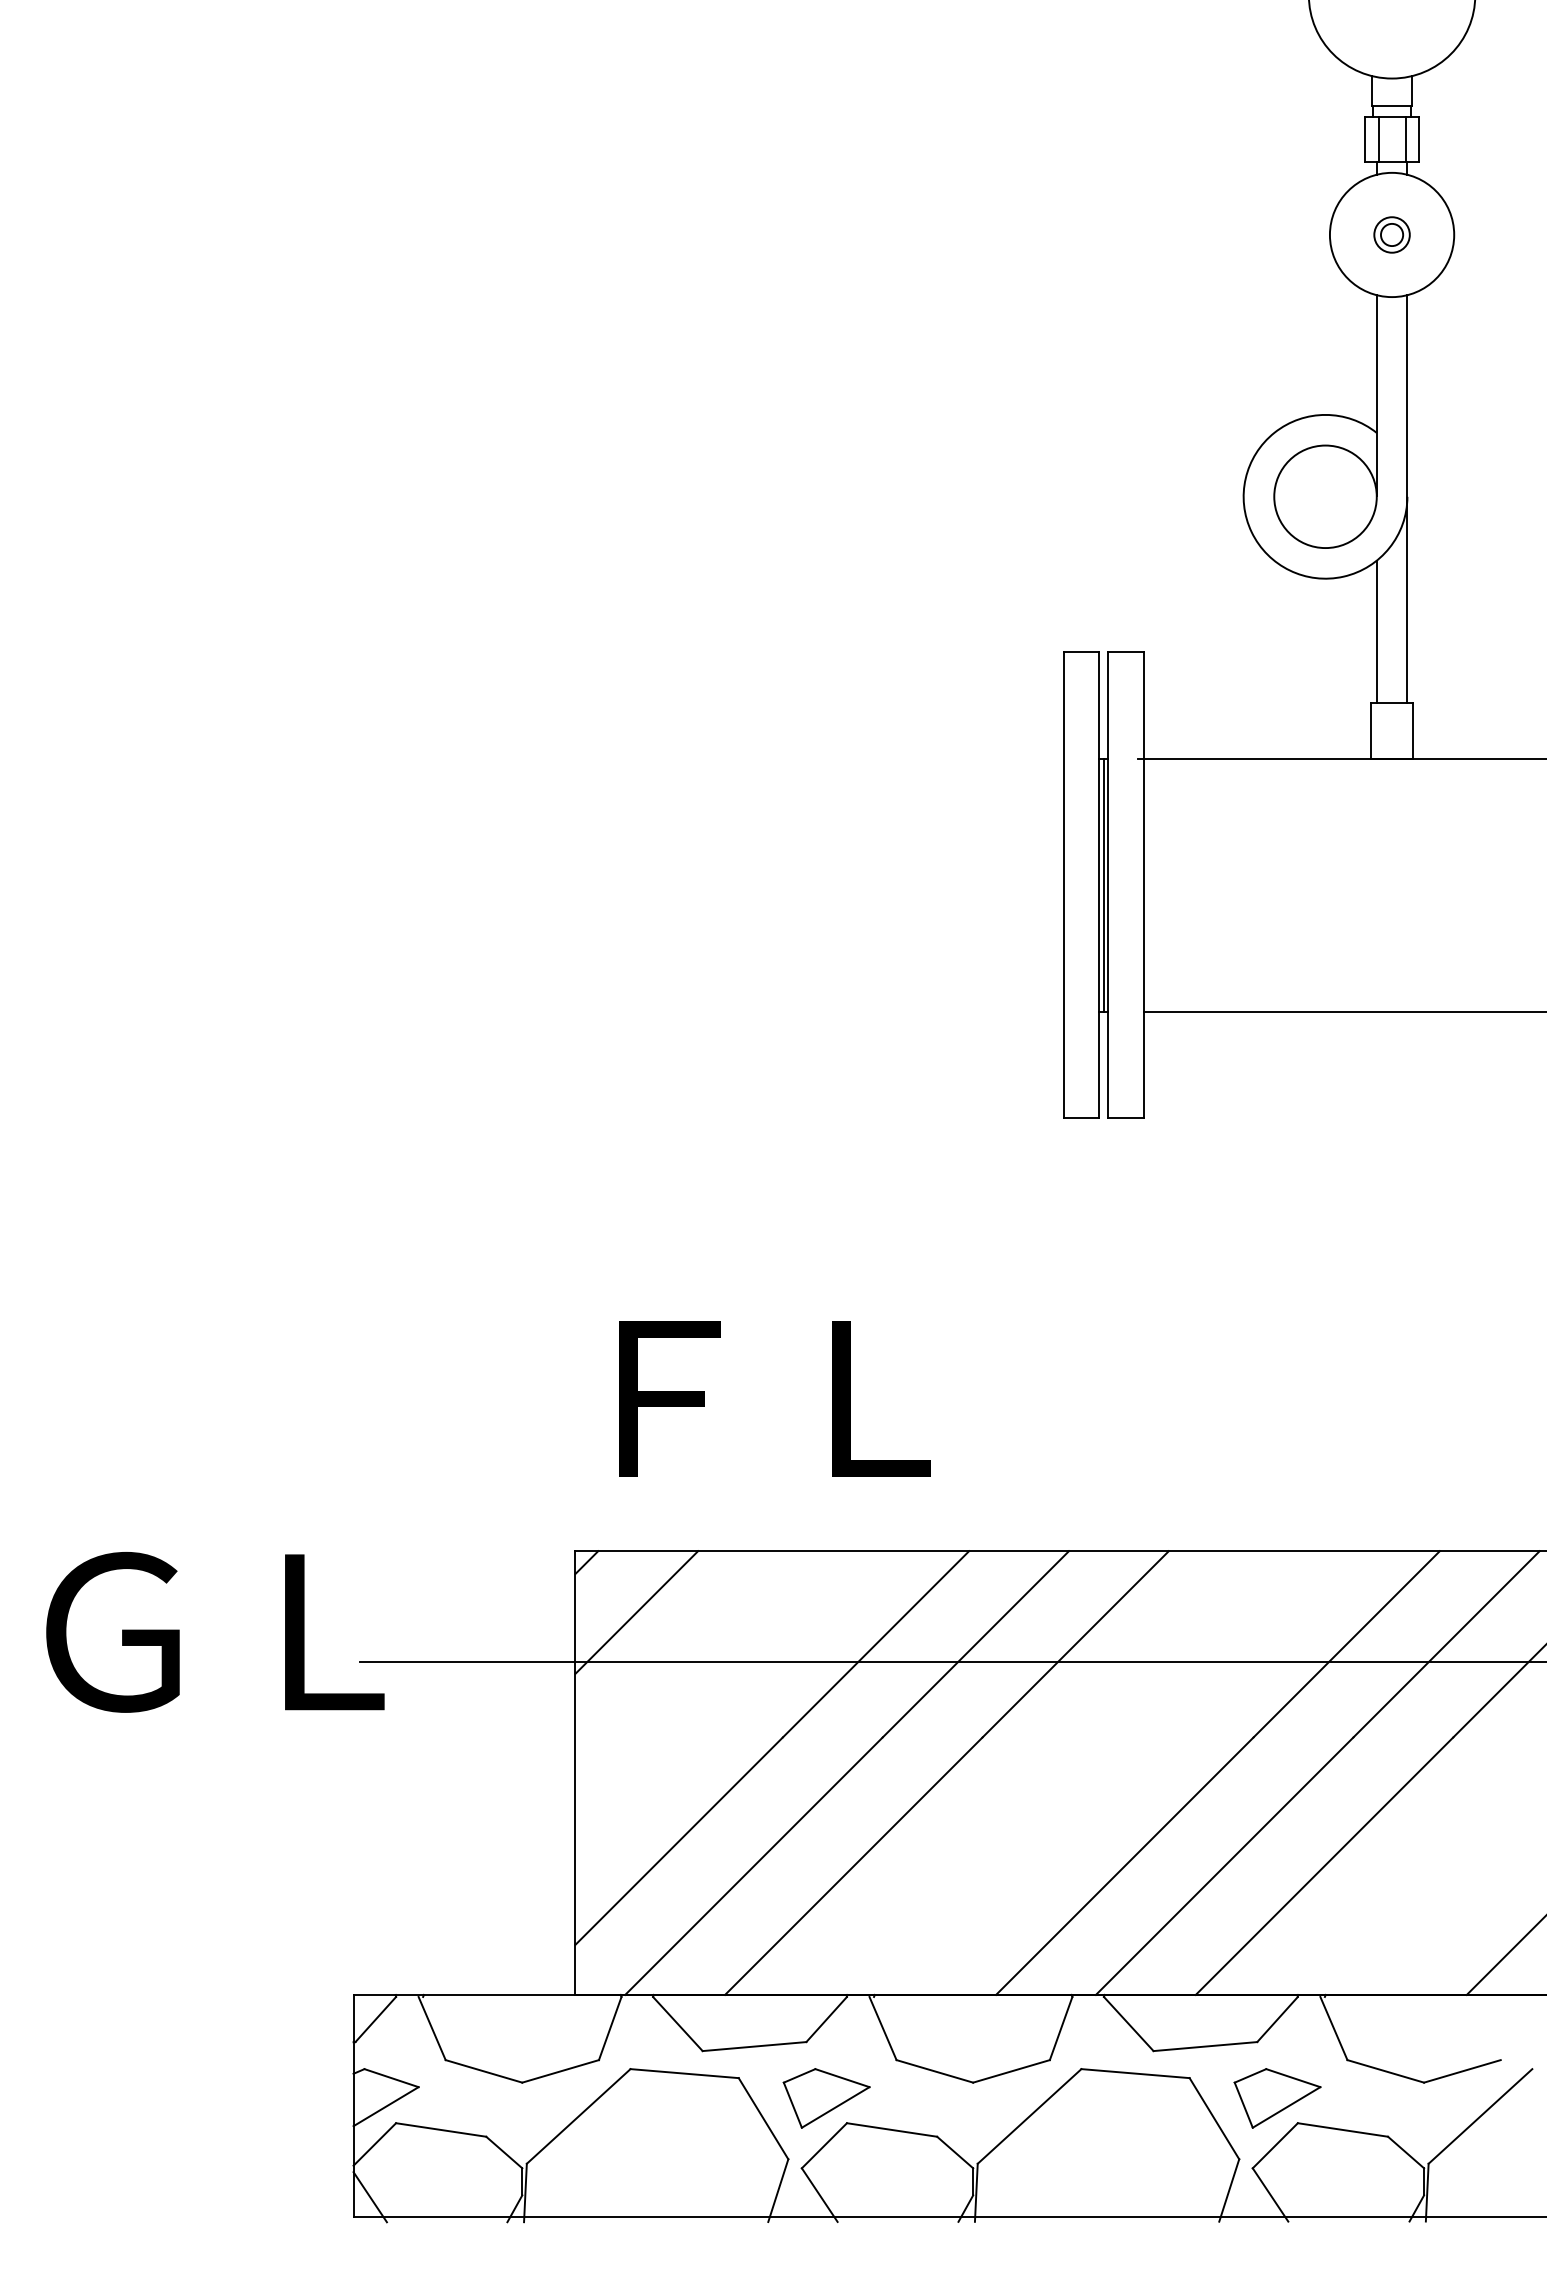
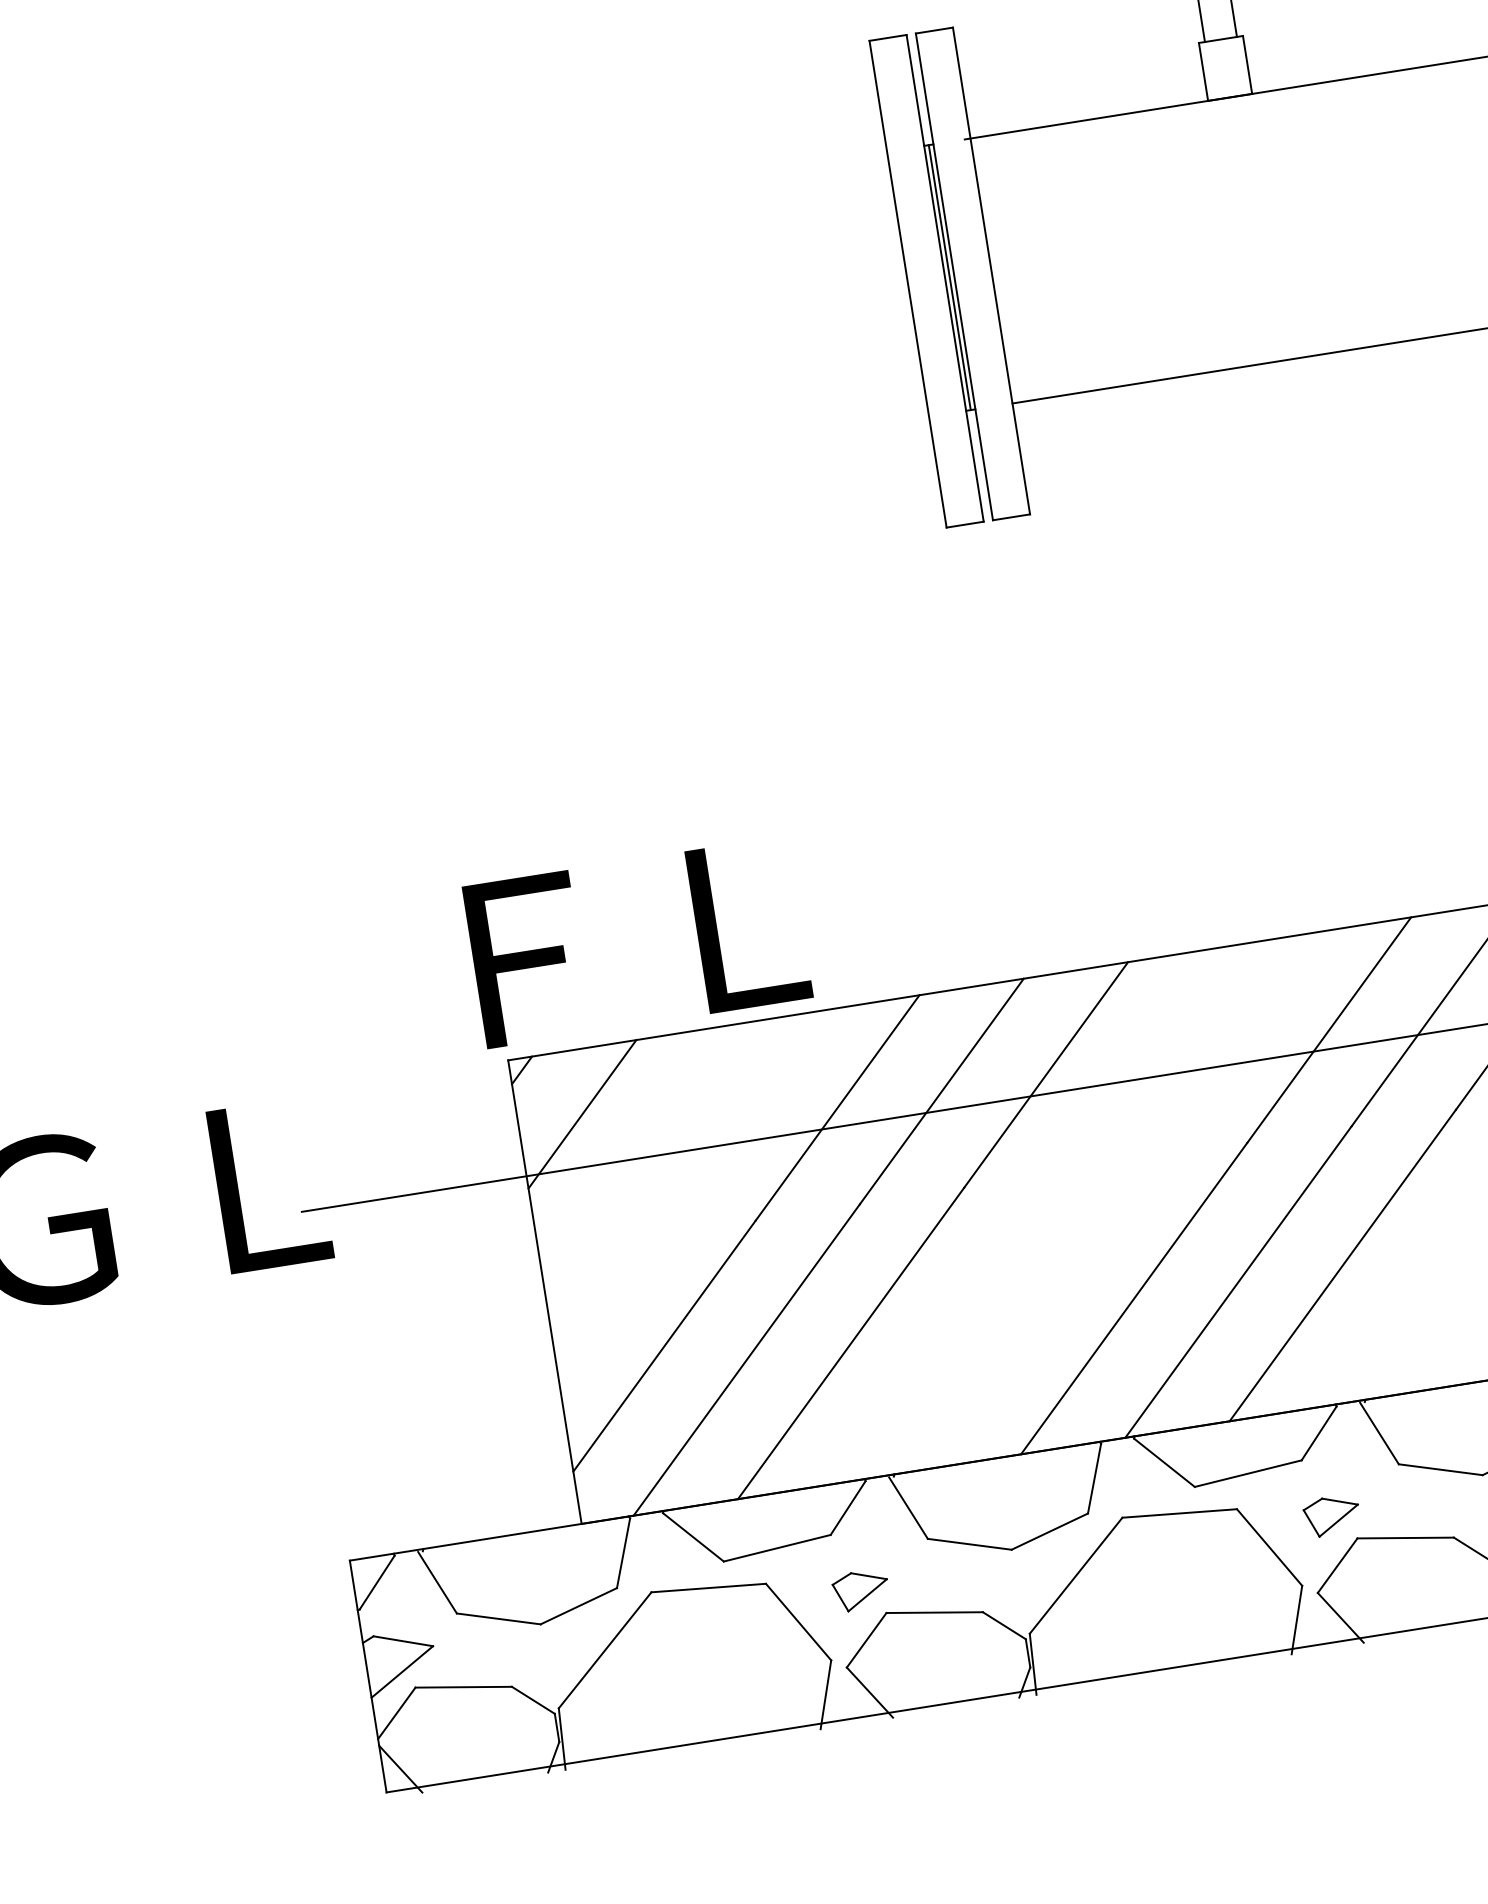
text: (774, 1398) -> (637, 941), moved
part: (826, 2098) -> (861, 1590), size x0.6
part: (1277, 2098) -> (1332, 1515), size x0.6

